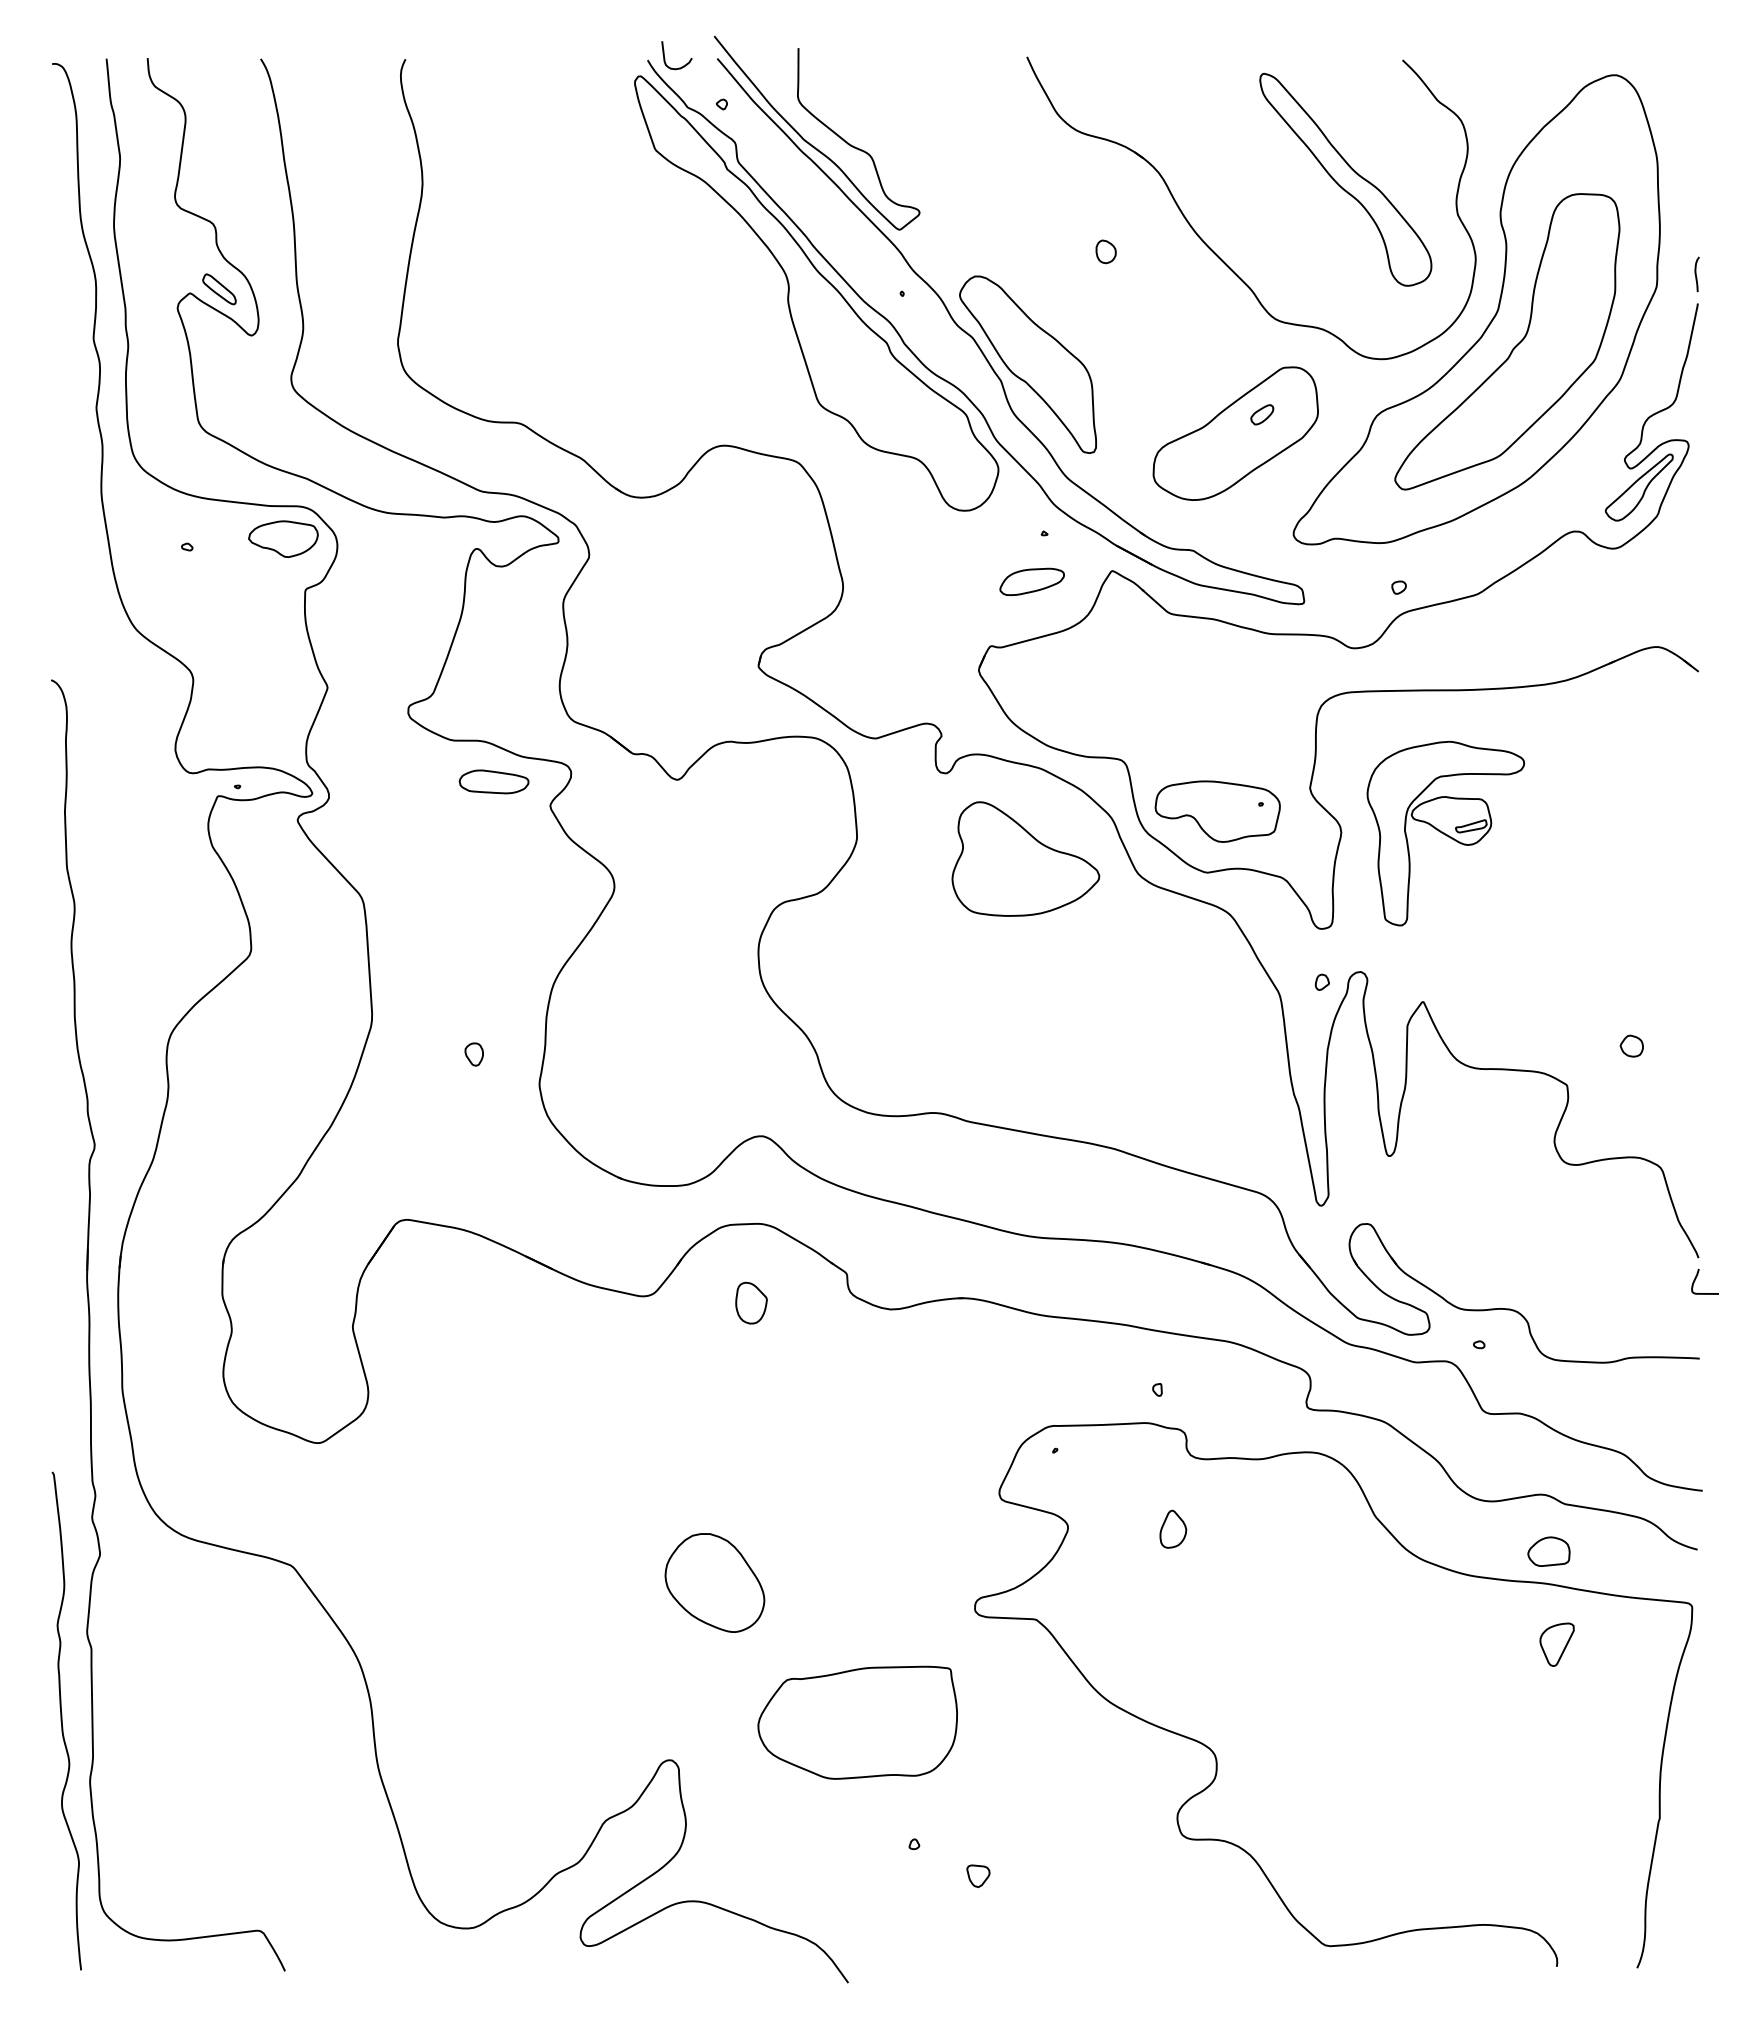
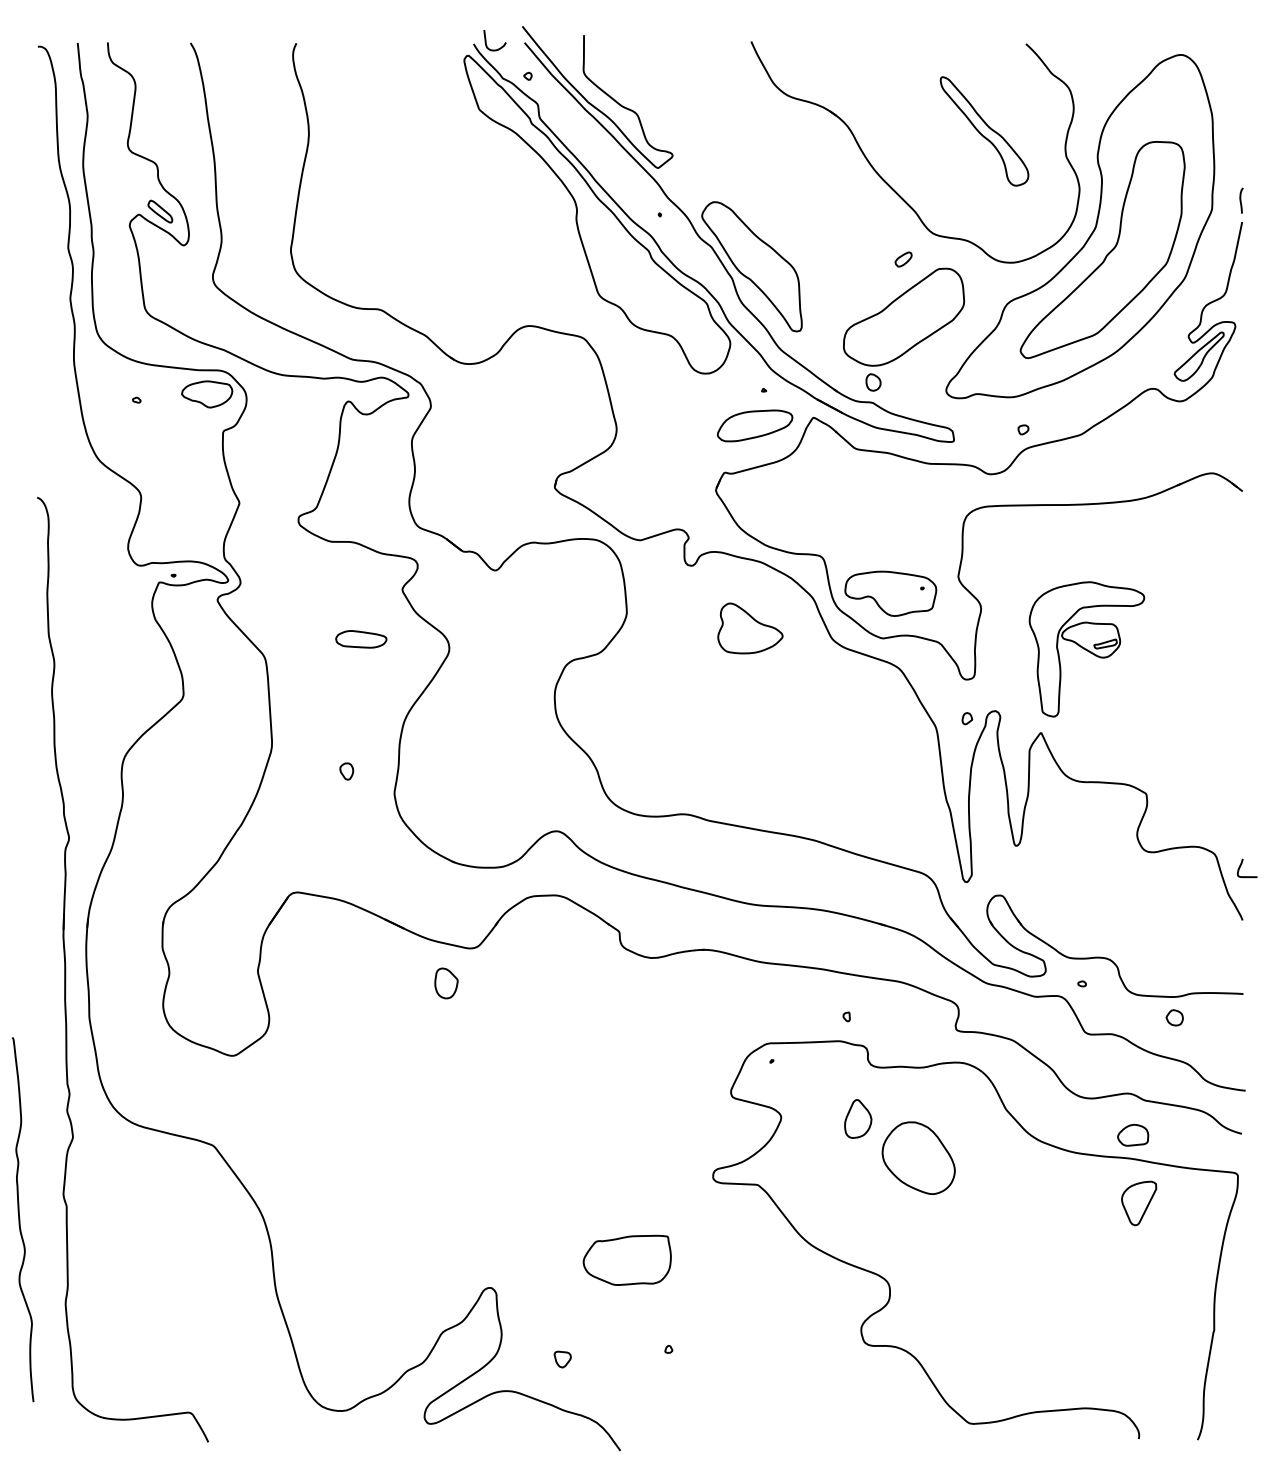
part: (1345, 179) -> (984, 131), size x0.7
part: (1105, 251) -> (873, 382), moved
part: (1262, 414) -> (903, 259), moved
part: (1031, 581) -> (754, 425), size x1.6
part: (493, 781) -> (360, 639), moved
part: (1445, 833) -> (1086, 649), moved
part: (1025, 858) -> (750, 628), size x0.6
part: (1631, 1045) -> (1174, 1017), moved
curve: (1696, 1278) -> (1241, 865), moved
part: (751, 1302) -> (446, 982), moved
part: (1173, 1528) -> (858, 1118), size x1.4
part: (714, 1582) -> (918, 1157), moved
part: (1556, 1644) -> (1138, 1203), size x1.4
curve: (62, 1720) -> (19, 1219), moved
part: (857, 1722) -> (627, 1260), size x0.6
part: (978, 1875) -> (562, 1359), moved

